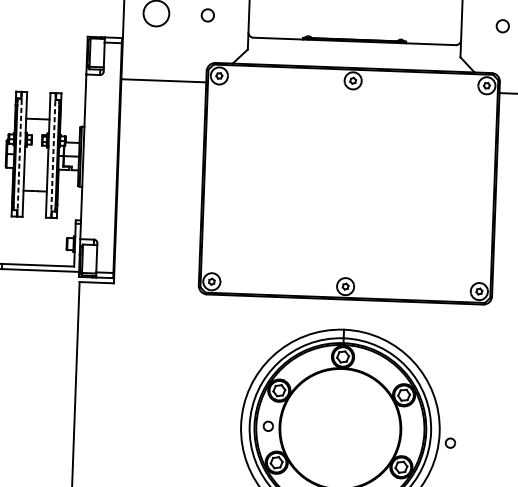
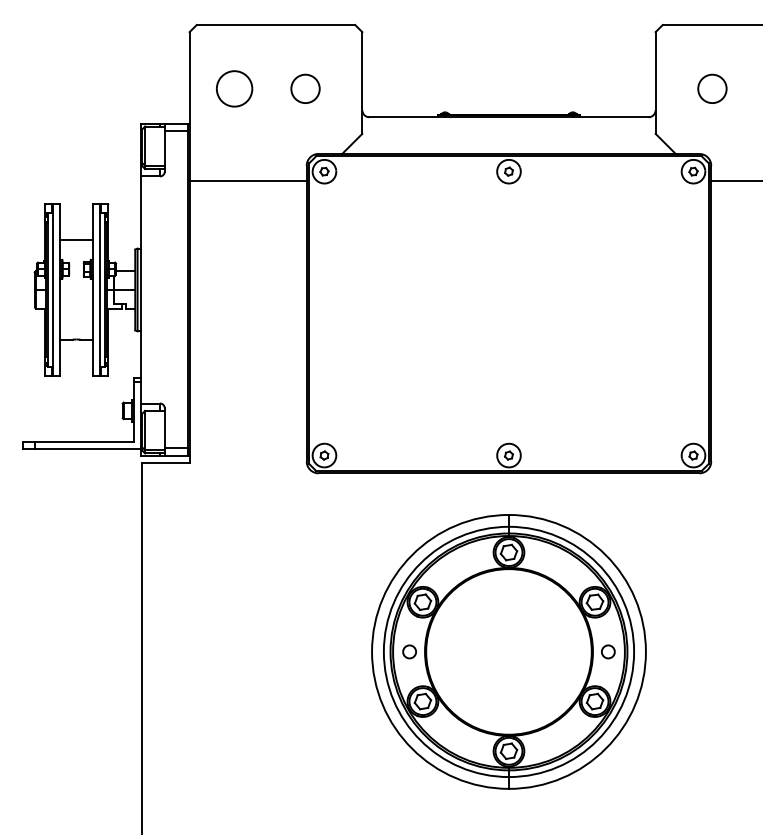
circle: (207, 15) -> (305, 88), size x1.67
circle: (502, 25) -> (712, 88), size x1.67
line: (19, 154) -> (53, 290), dashed -> solid
line: (53, 155) -> (99, 289), dashed -> solid
part: (450, 442) -> (608, 651), moved

